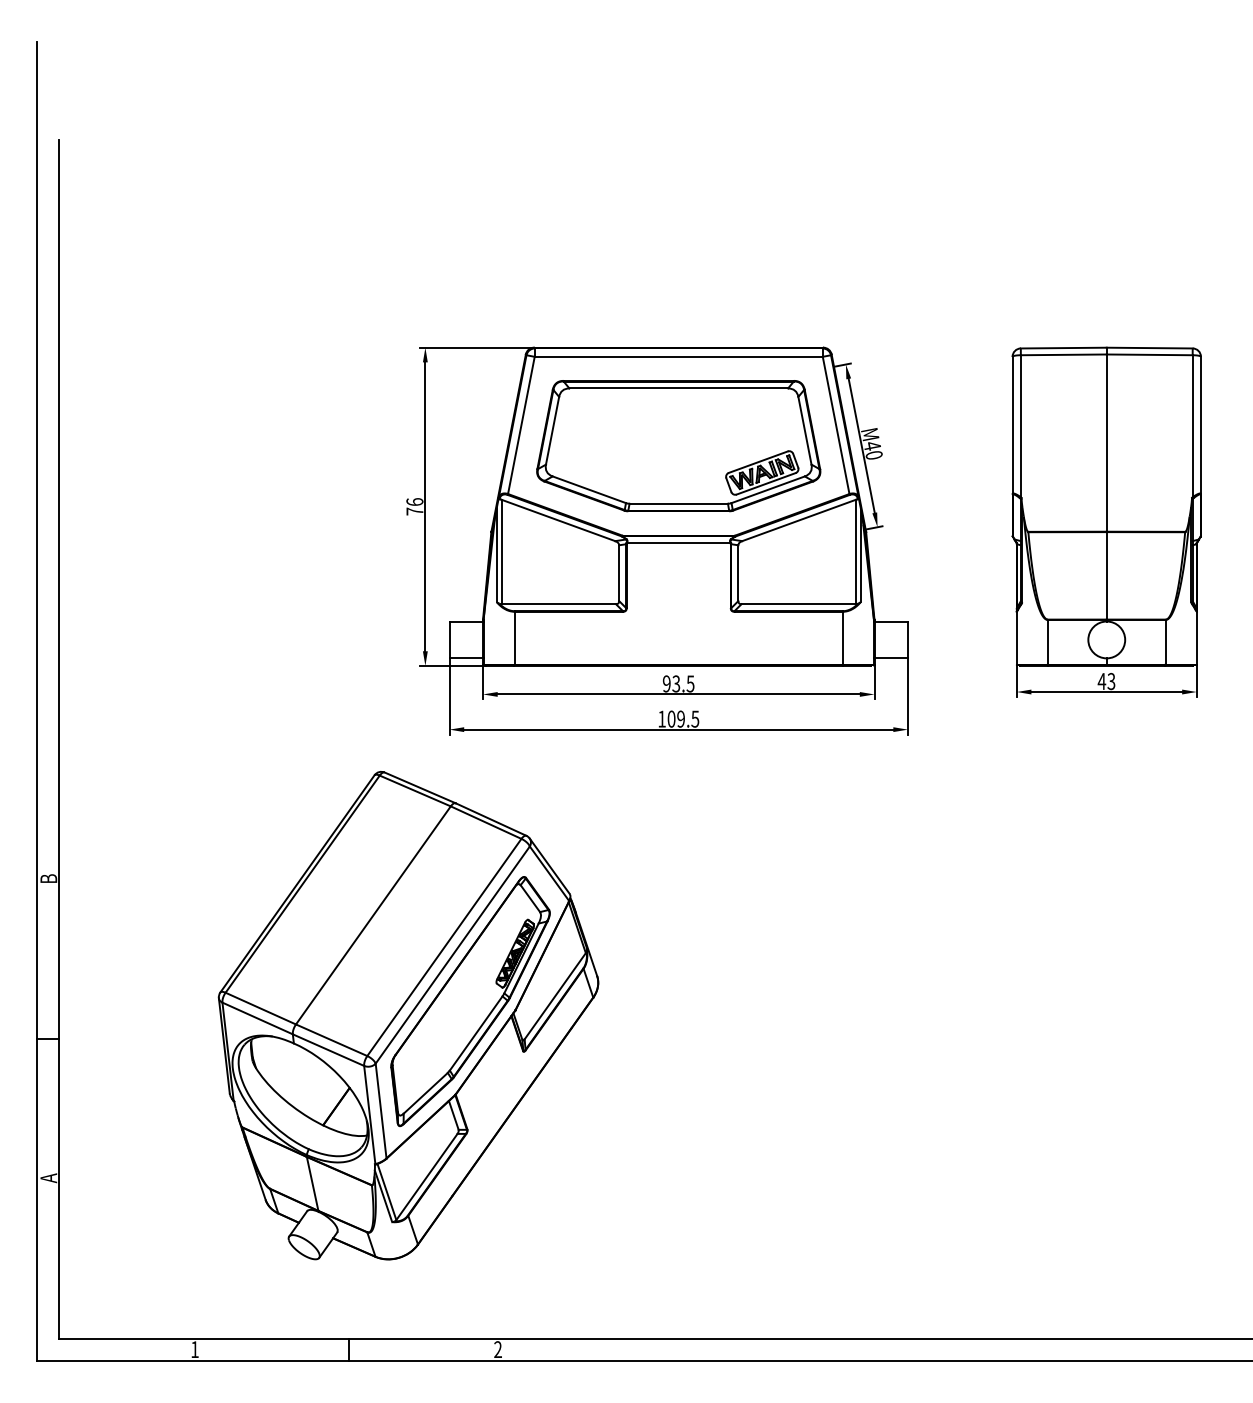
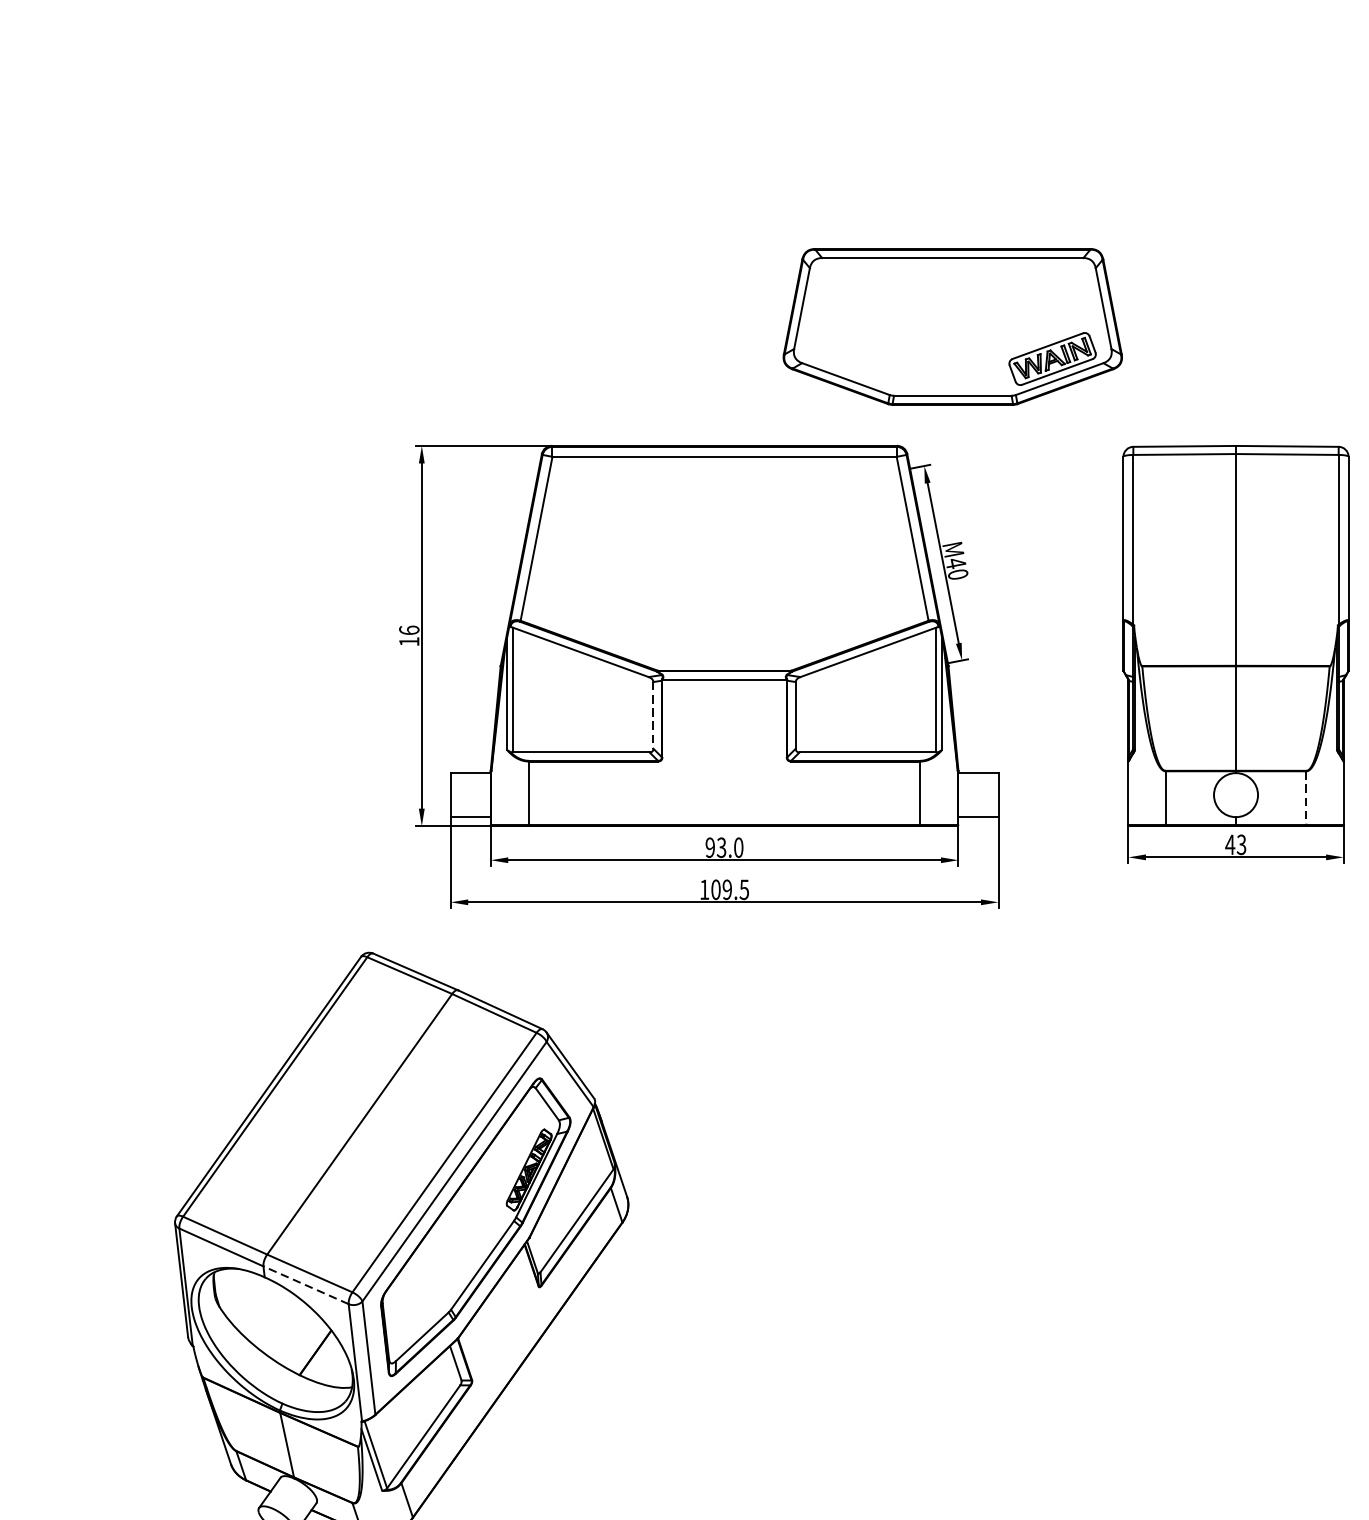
part: (678, 446) -> (952, 327), moved
text: (414, 511) -> (408, 641), 76 -> 16
line: (619, 573) -> (653, 715), solid -> dashed
line: (1165, 642) -> (1306, 798), solid -> dashed
text: (690, 683) -> (738, 847), 93.5 -> 93.0
line: (328, 1050) -> (306, 1285), solid -> dashed

